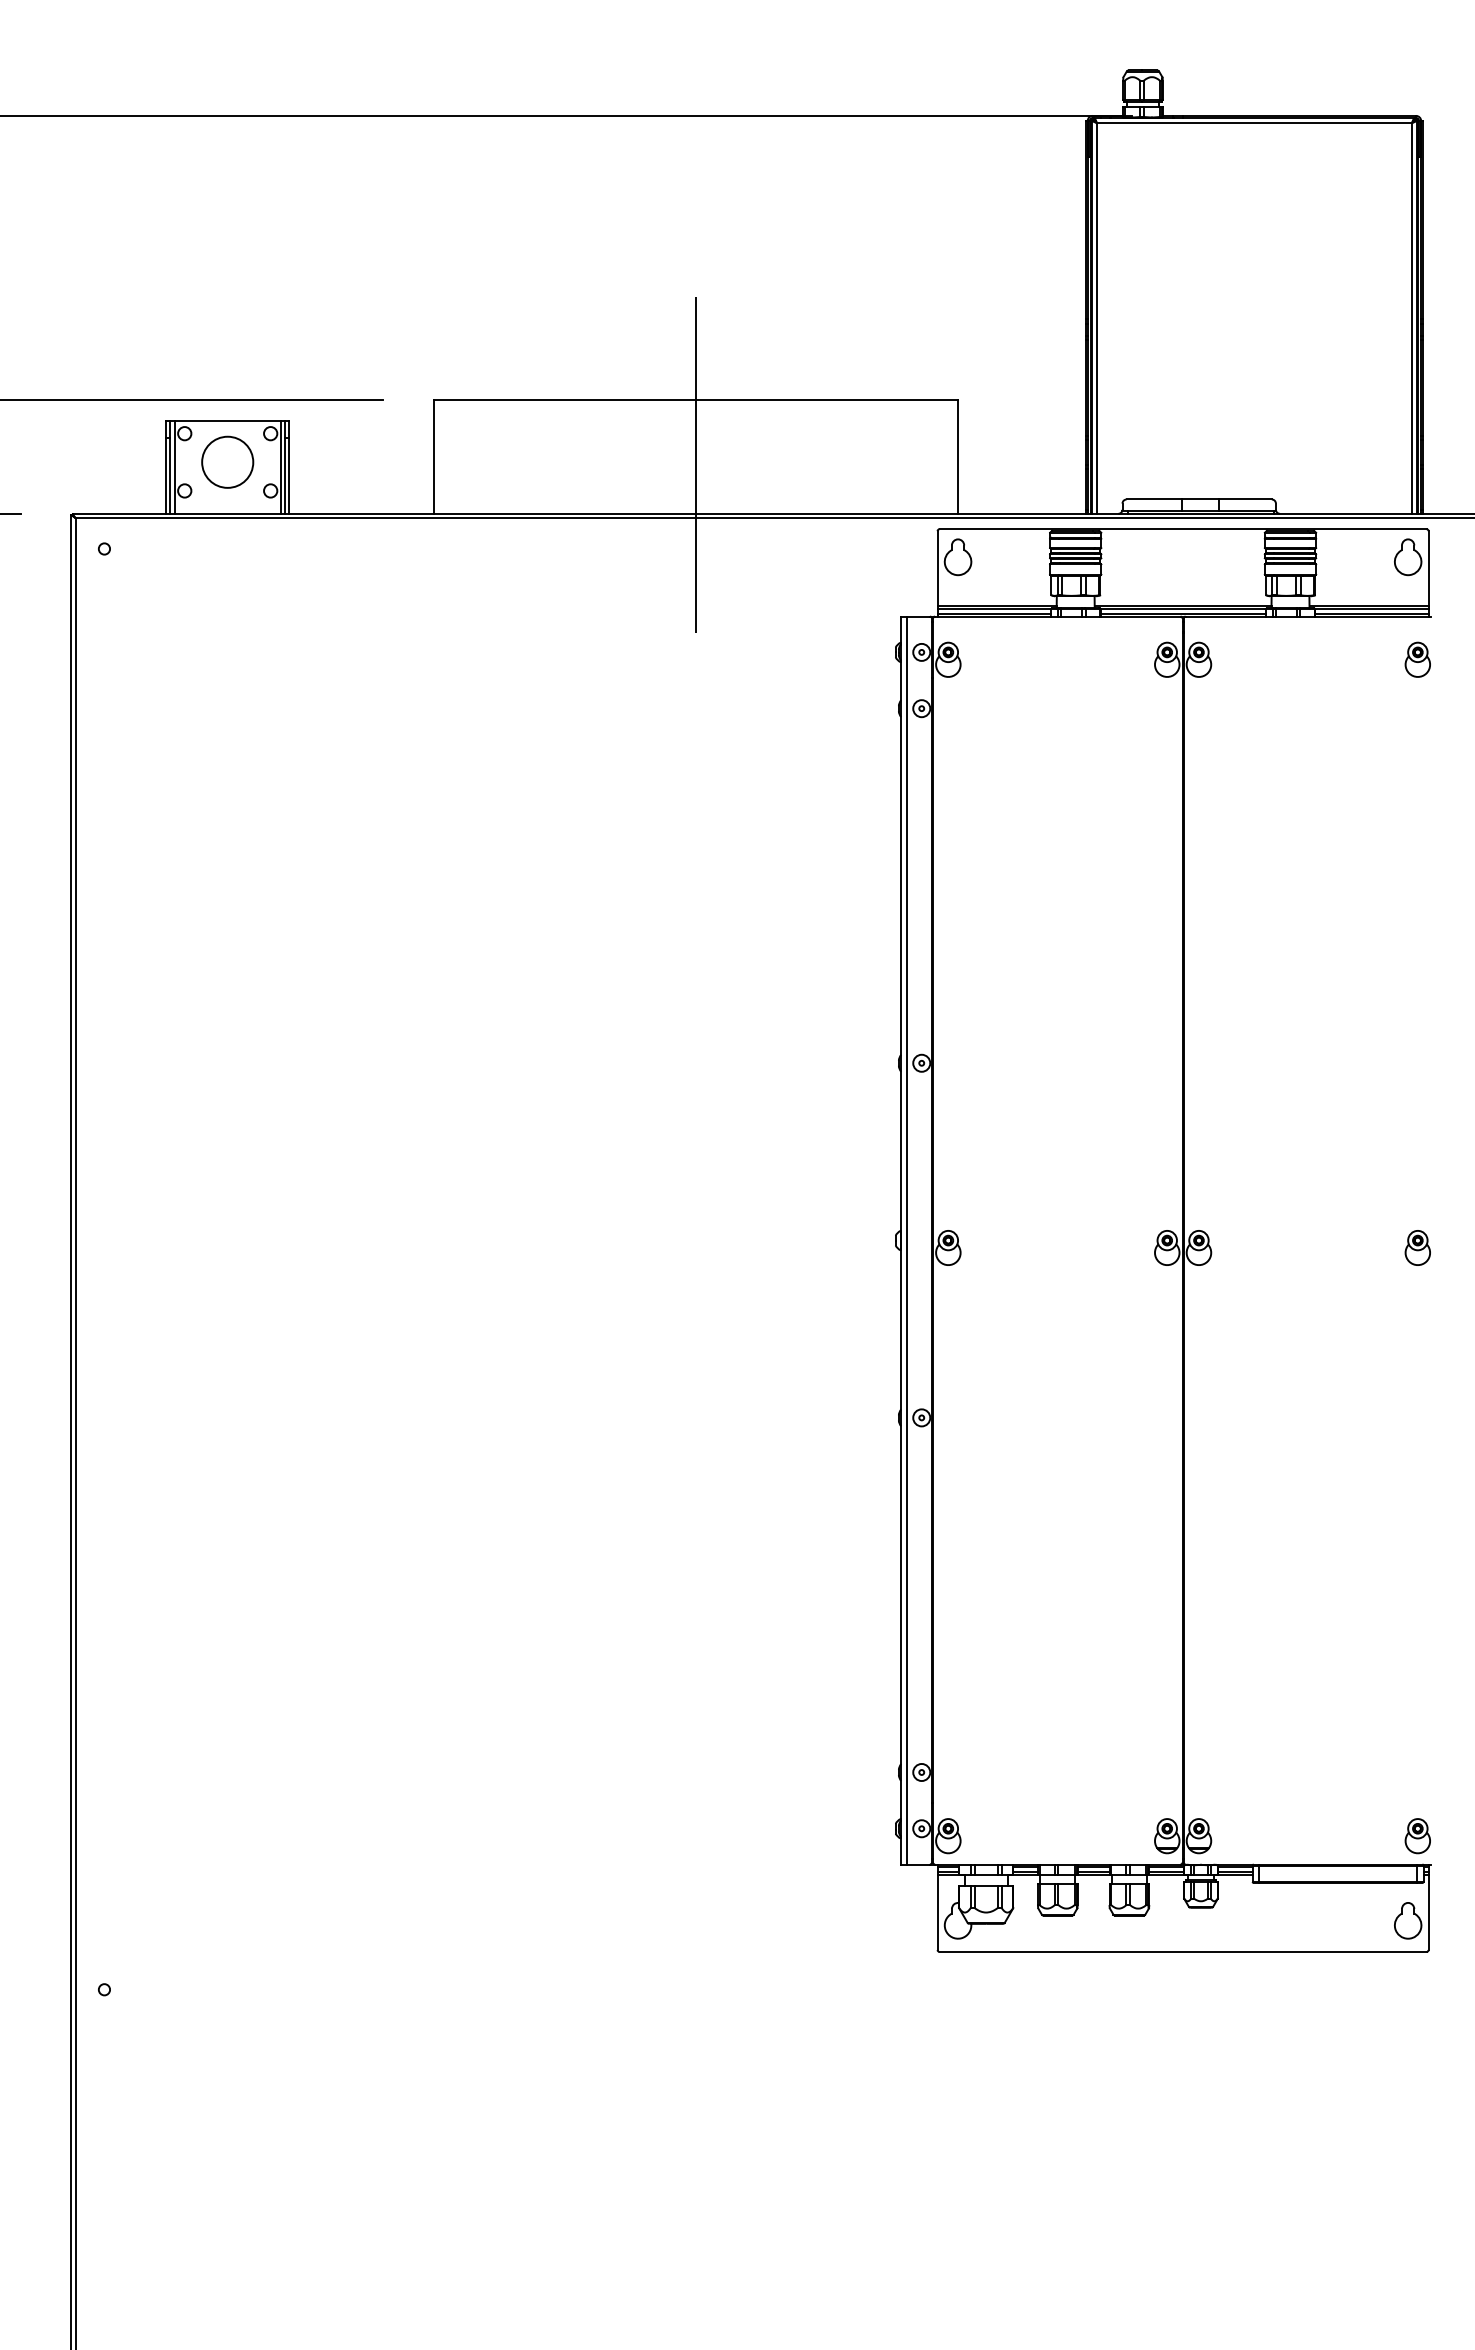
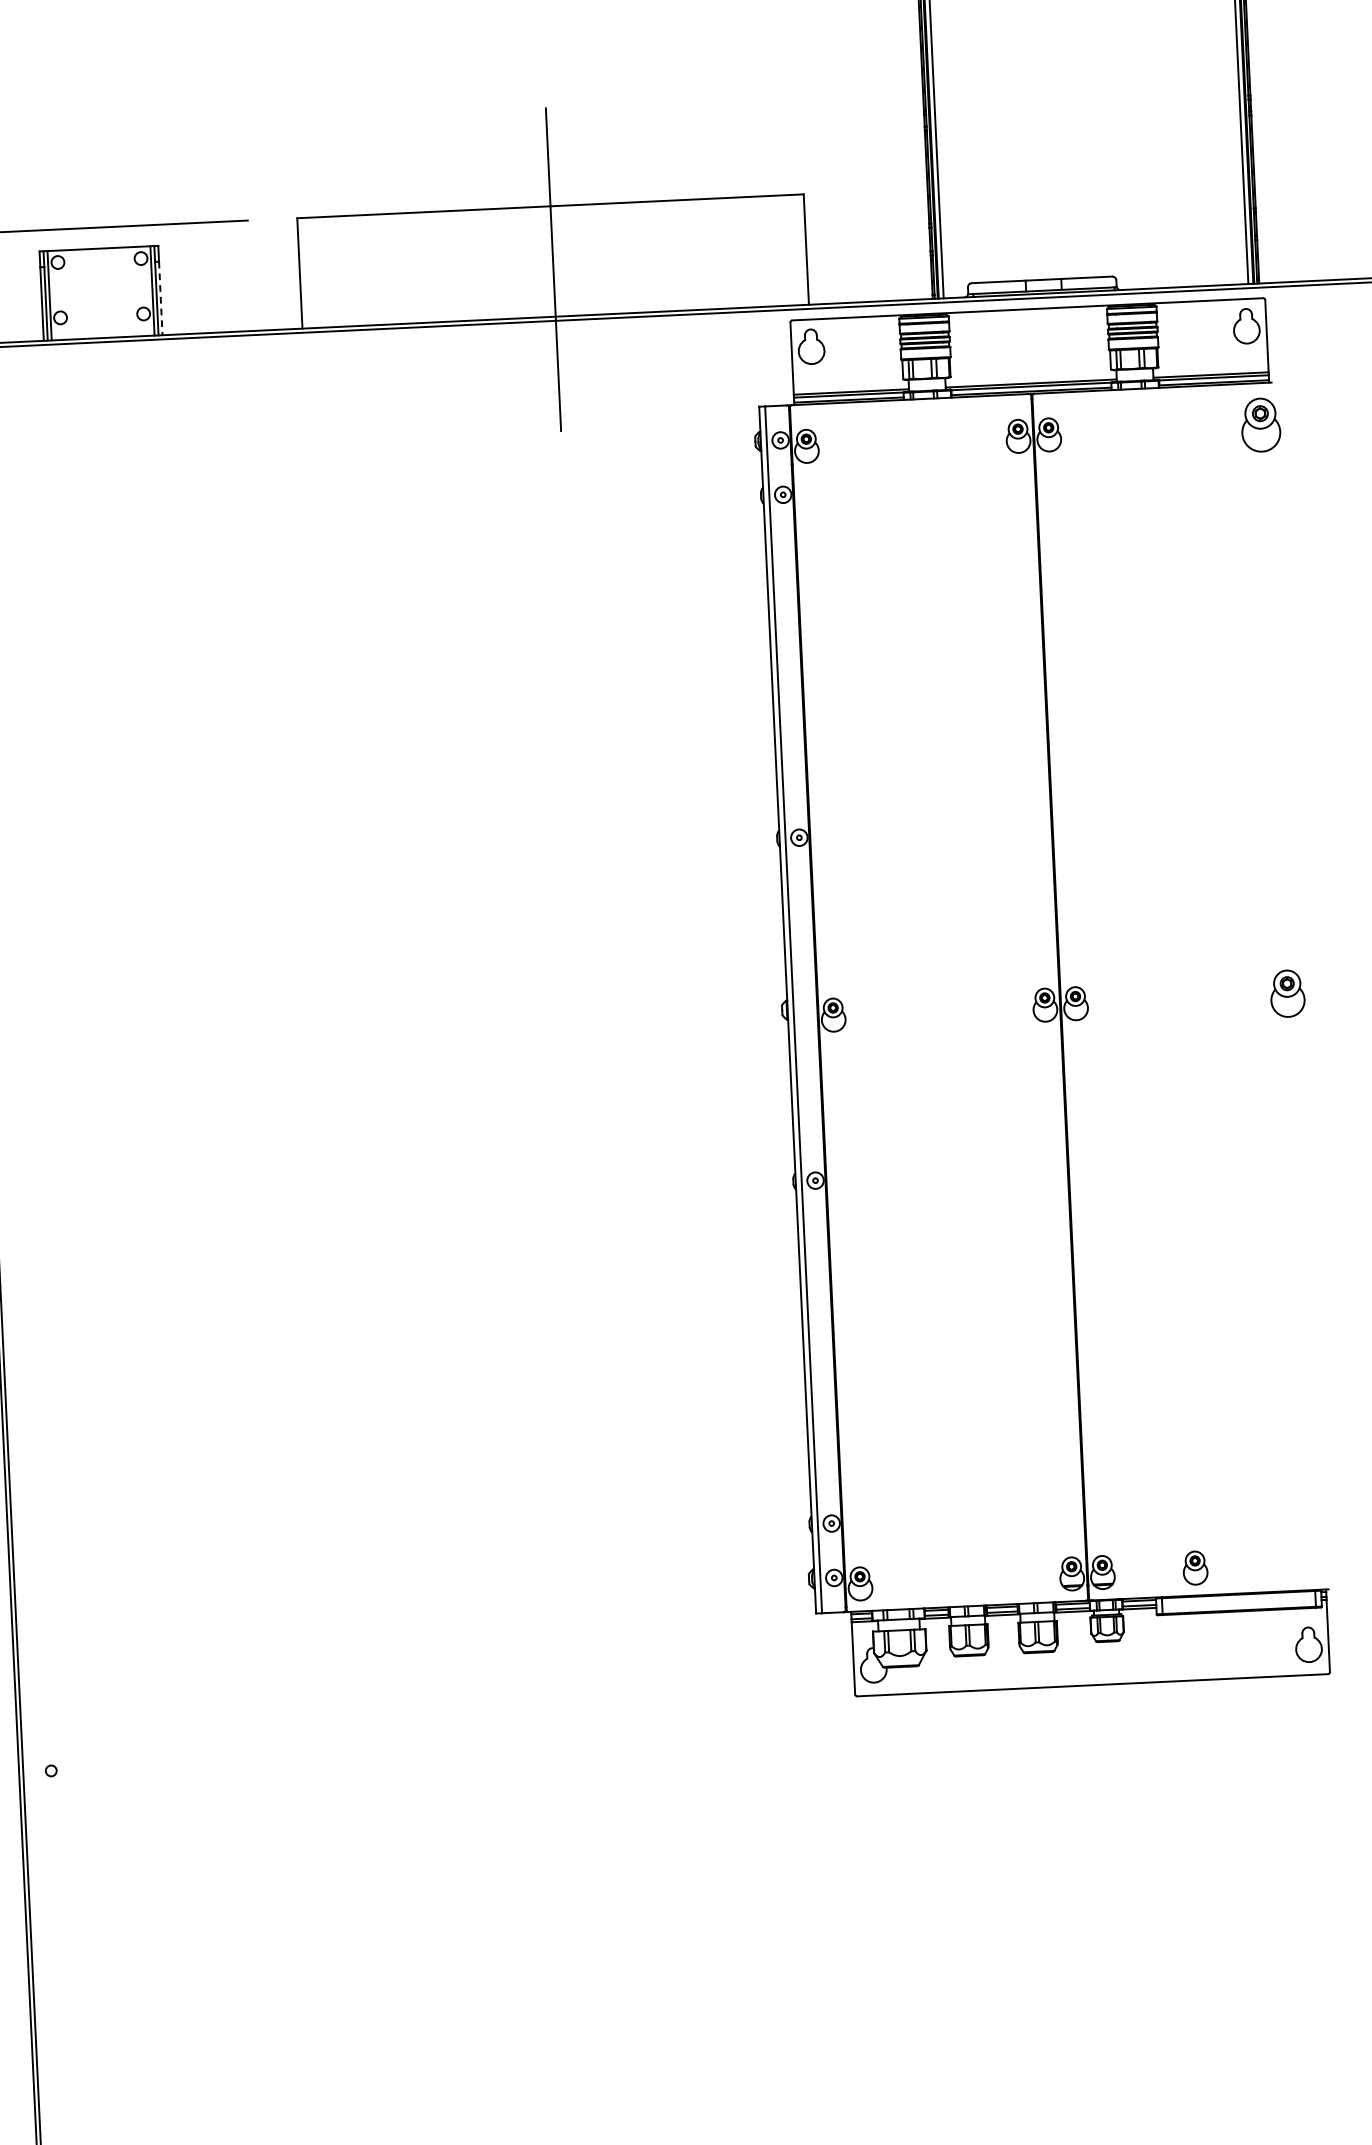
circle: (227, 461) -> (100, 287), removed
line: (289, 476) -> (161, 299), solid -> dashed
part: (1417, 659) -> (1260, 424), size x1.6
part: (1417, 1247) -> (1287, 993), size x1.4
part: (1417, 1836) -> (1195, 1568), moved

